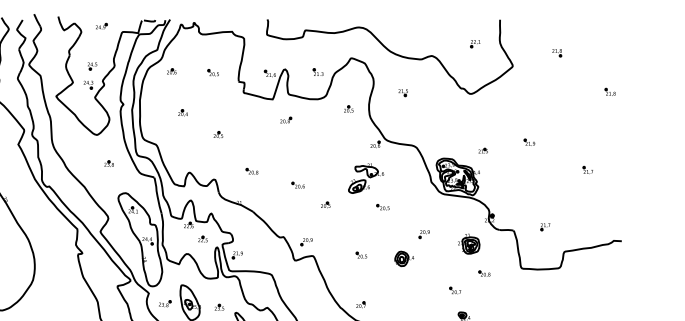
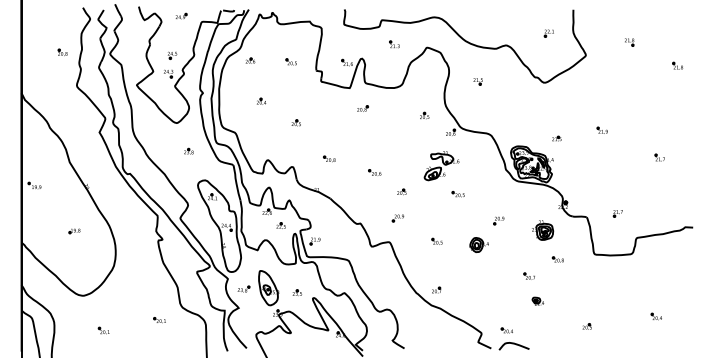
part: (318, 72) -> (394, 44), moved
part: (609, 91) -> (677, 65), moved
part: (348, 108) -> (424, 115), moved
part: (306, 242) -> (397, 218), moved

